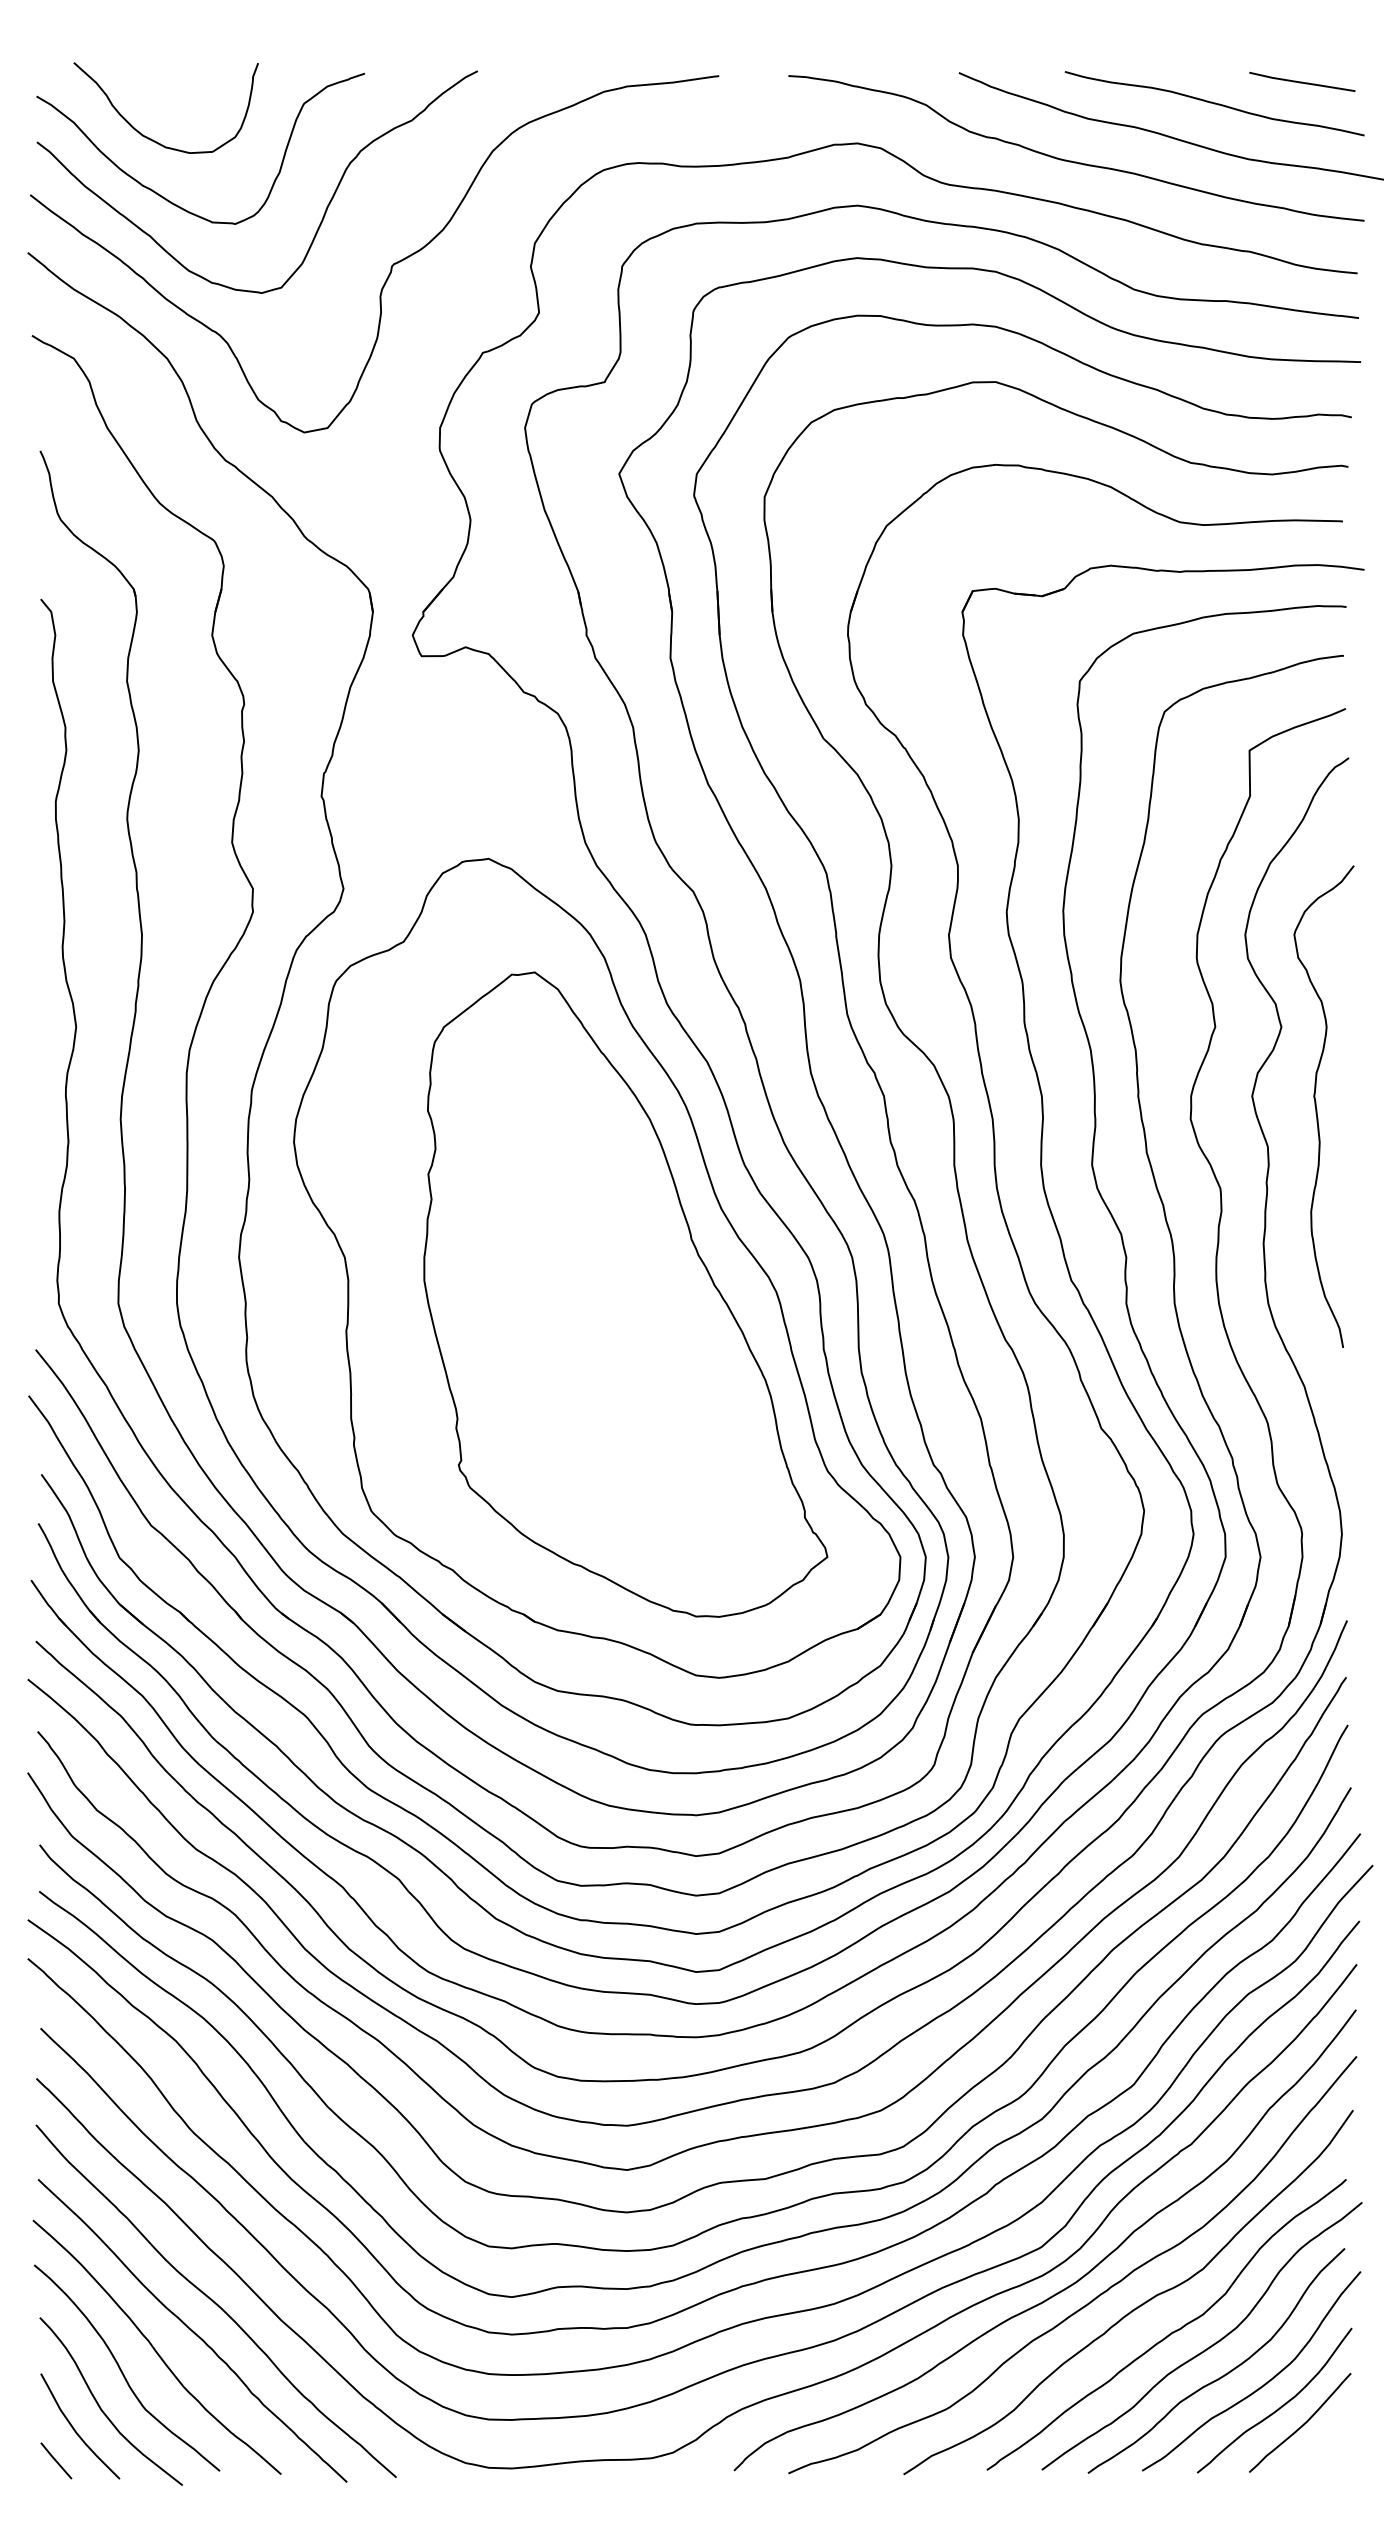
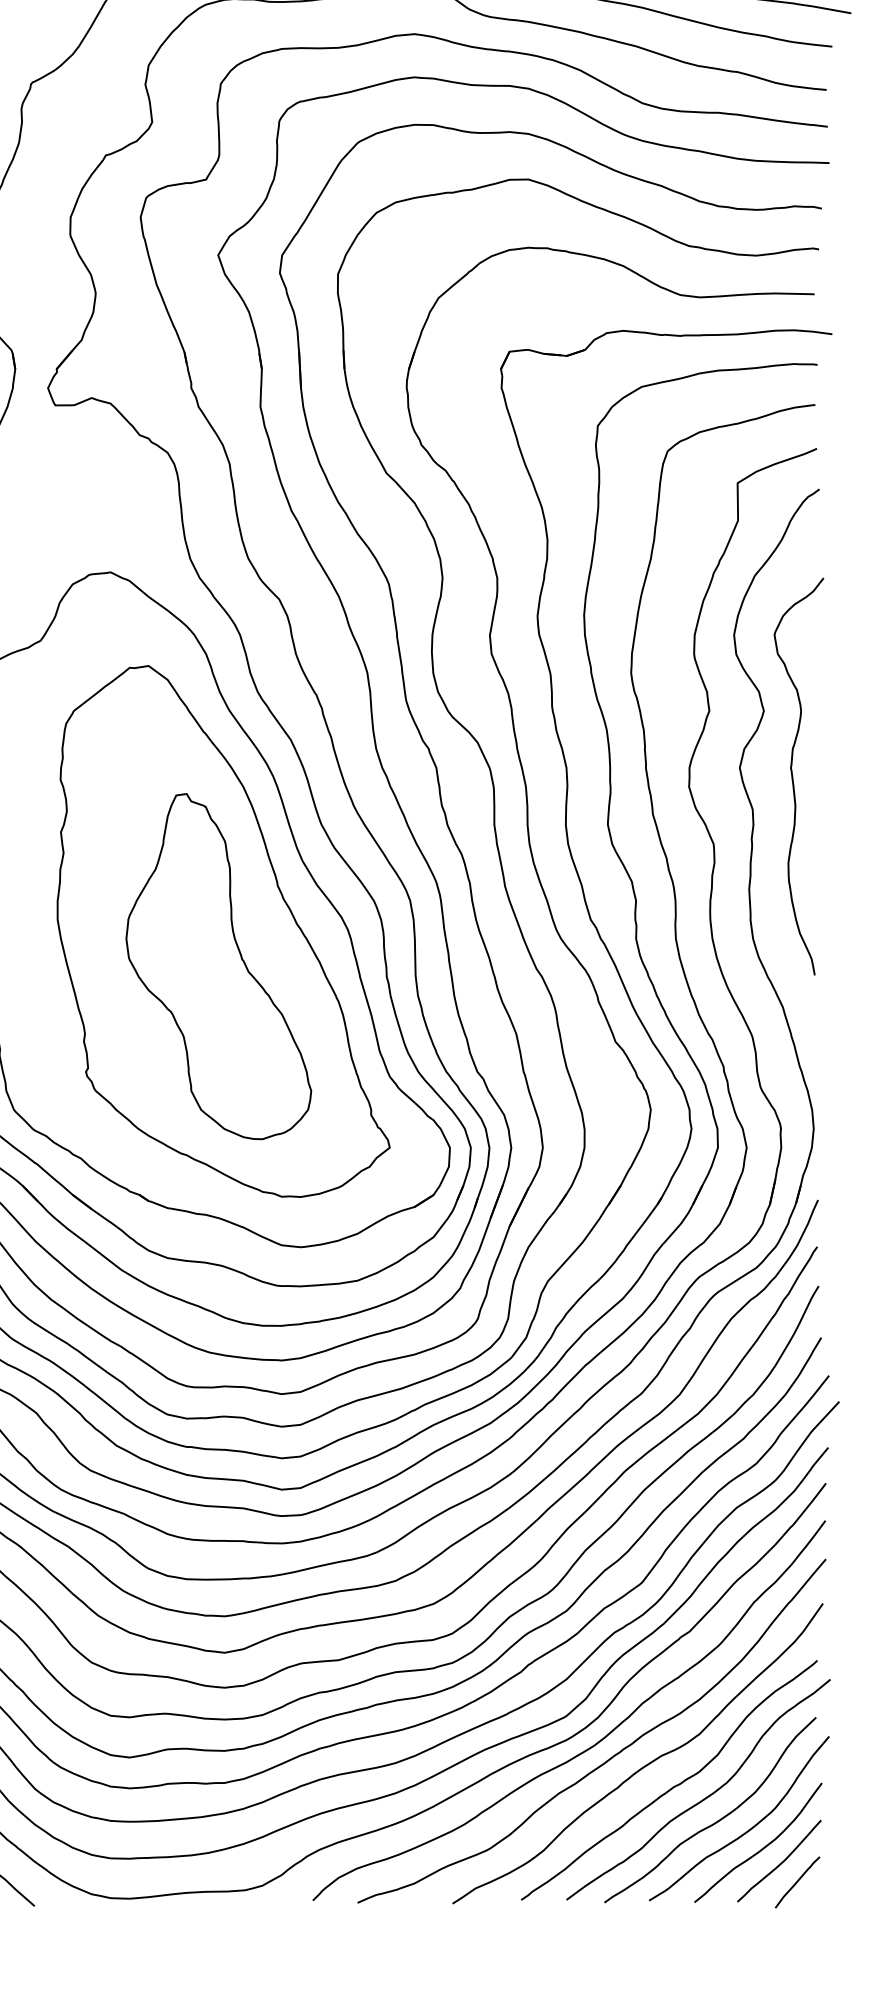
part: (619, 1336) -> (218, 965), added
curve: (1321, 2448) -> (796, 1882), added

